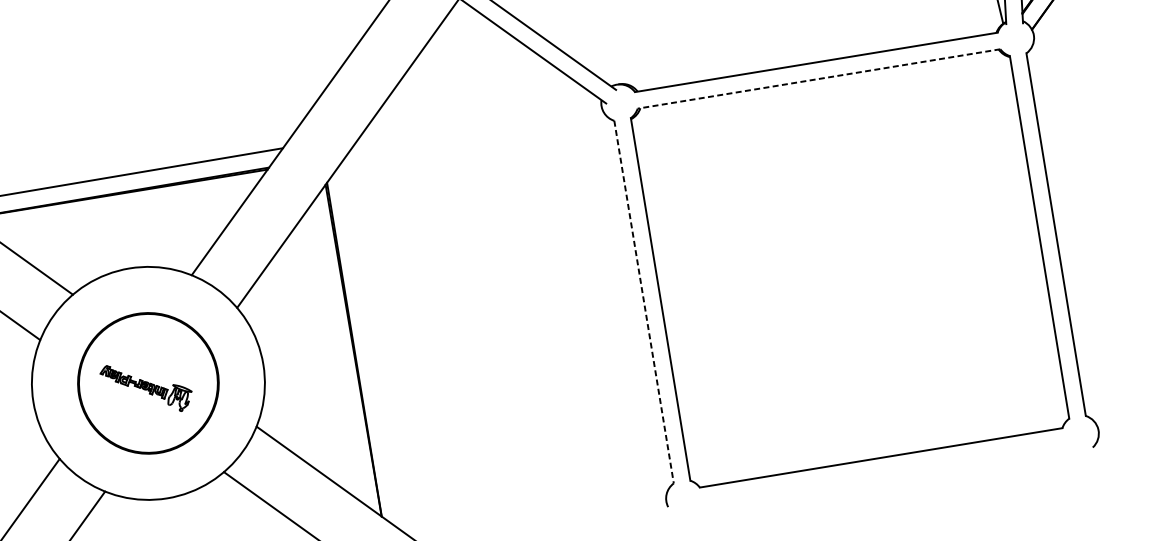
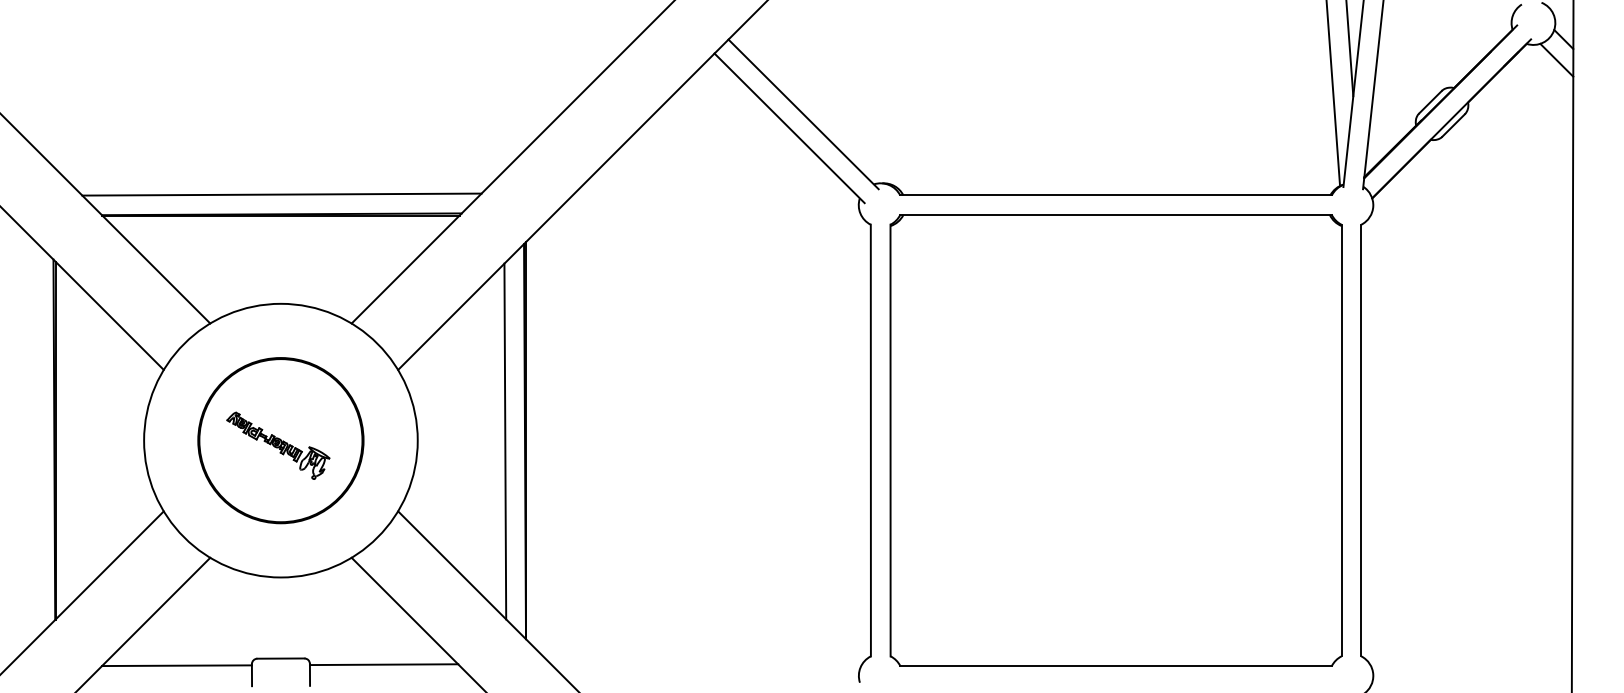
line: (819, 79) -> (1116, 215), dashed -> solid
line: (643, 302) -> (870, 440), dashed -> solid
line: (337, 353) -> (505, 441), added

